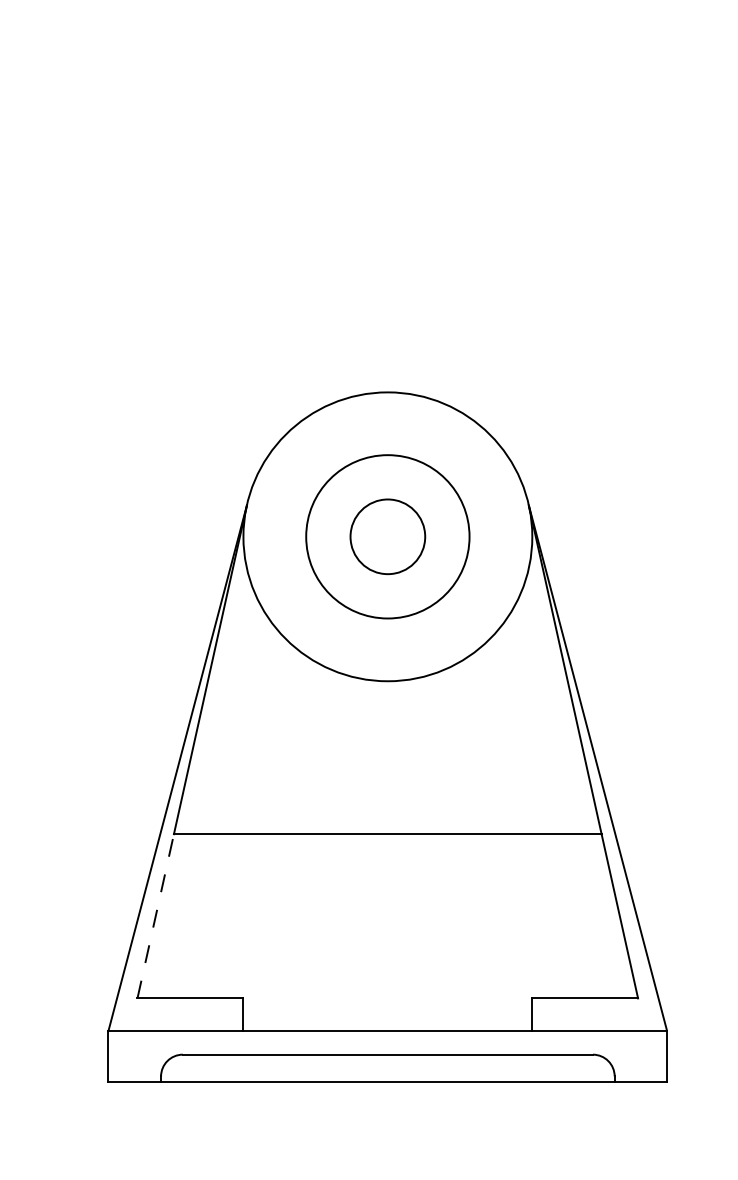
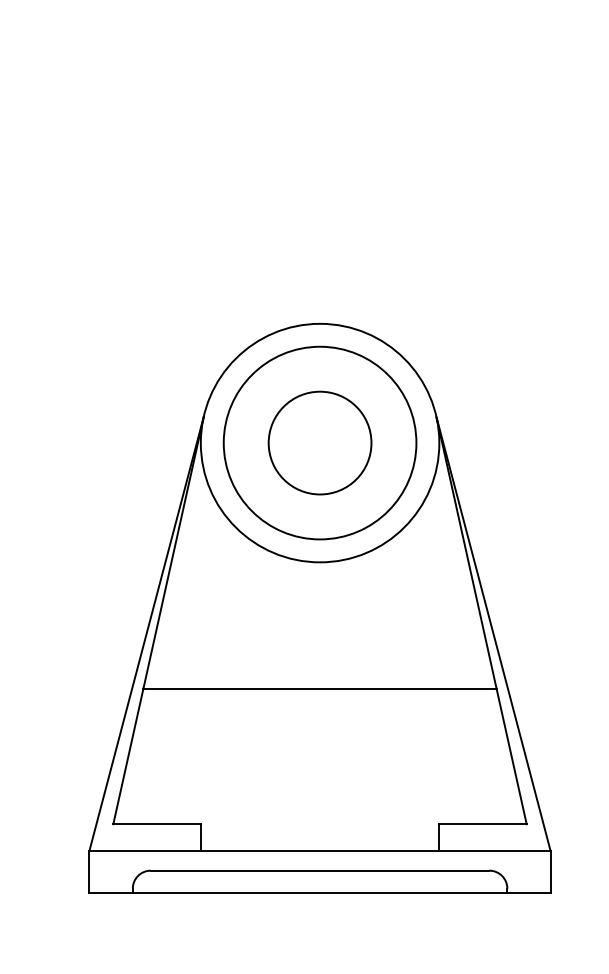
circle: (387, 536) -> (319, 442), size x1.43
circle: (387, 536) -> (319, 442), size x1.67
line: (155, 915) -> (128, 755), dashed -> solid

